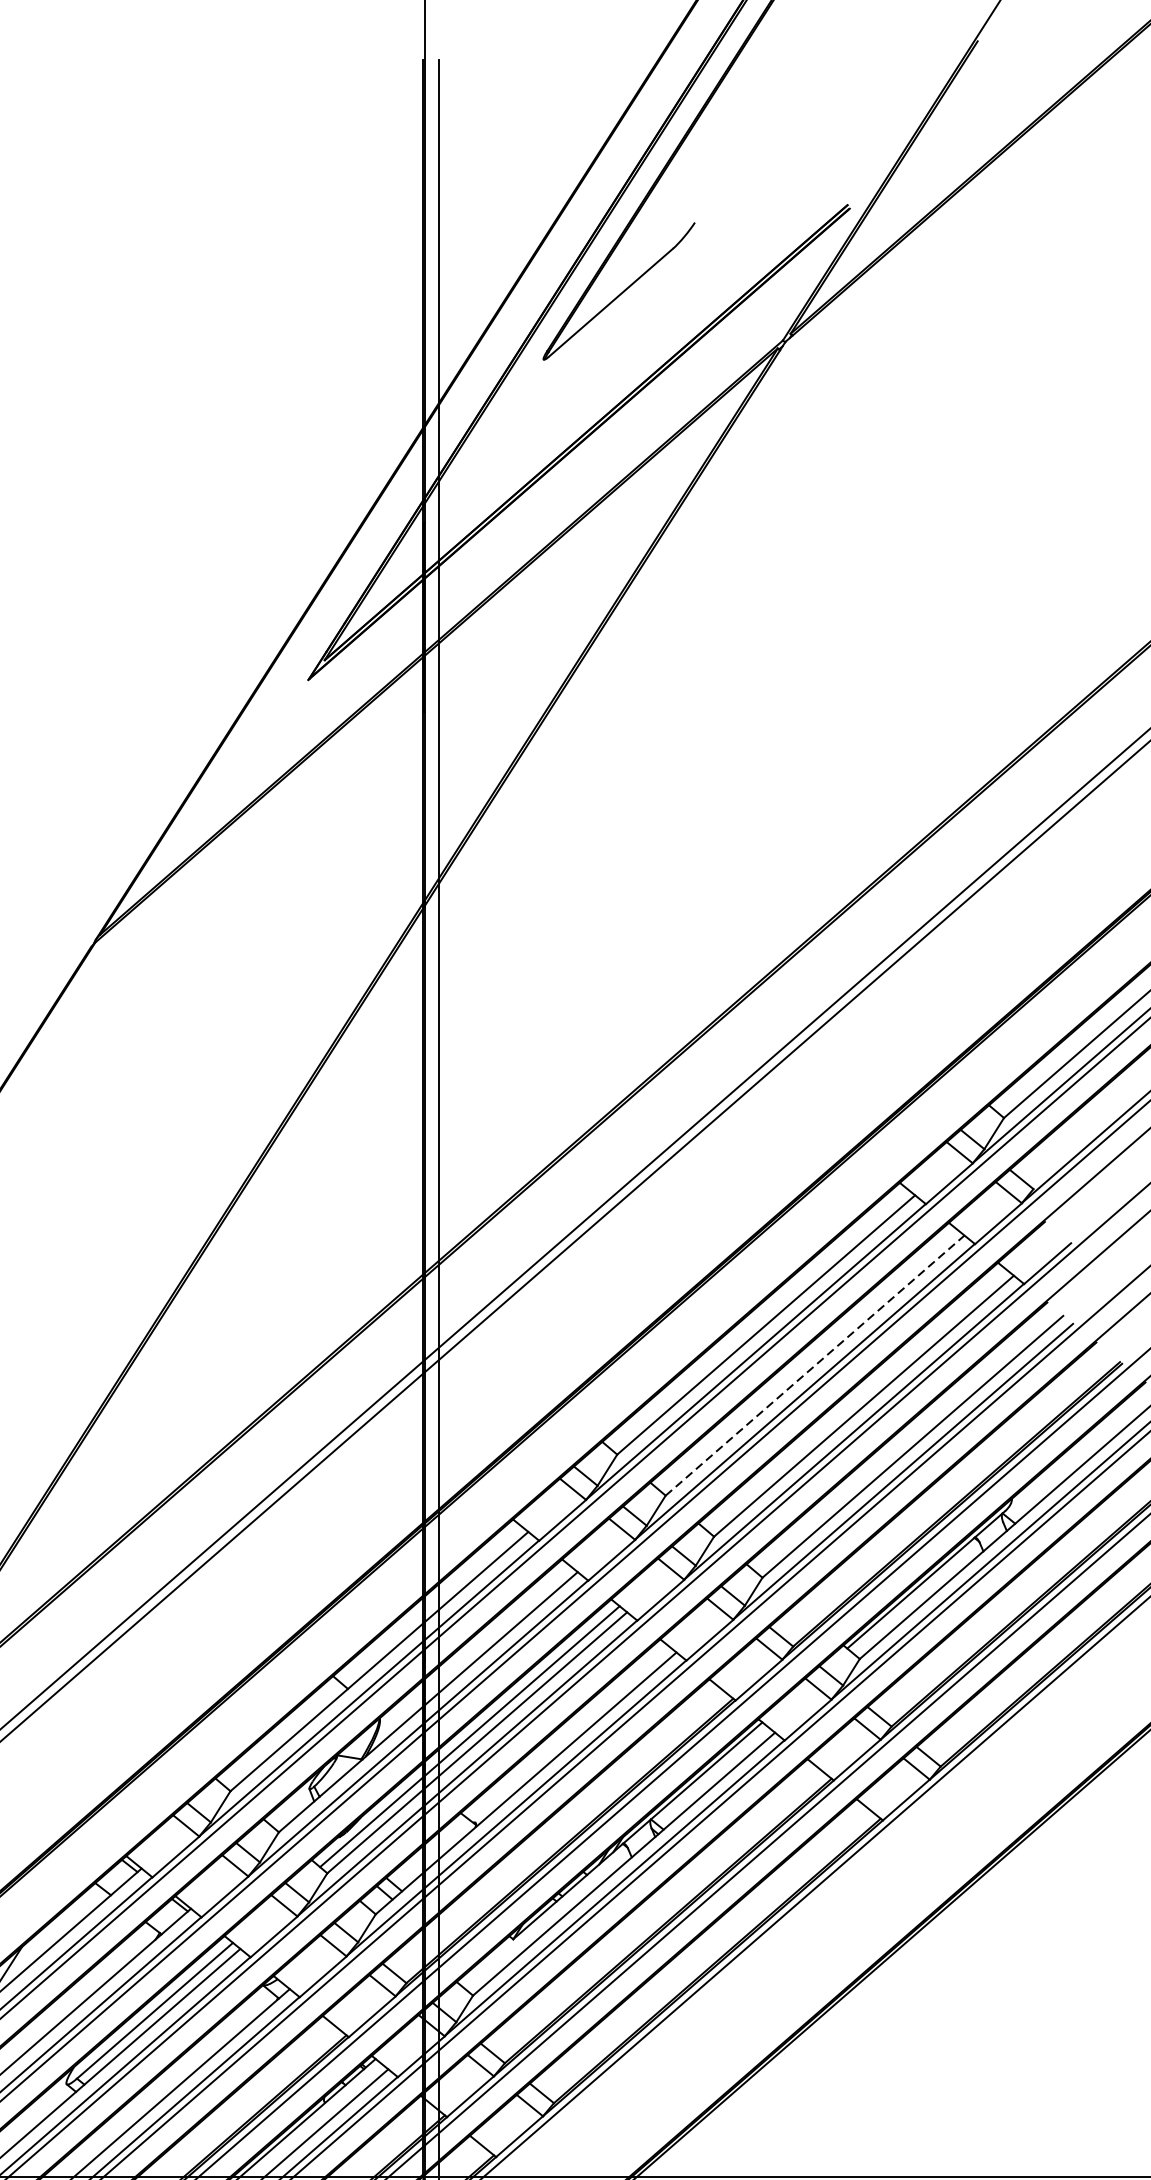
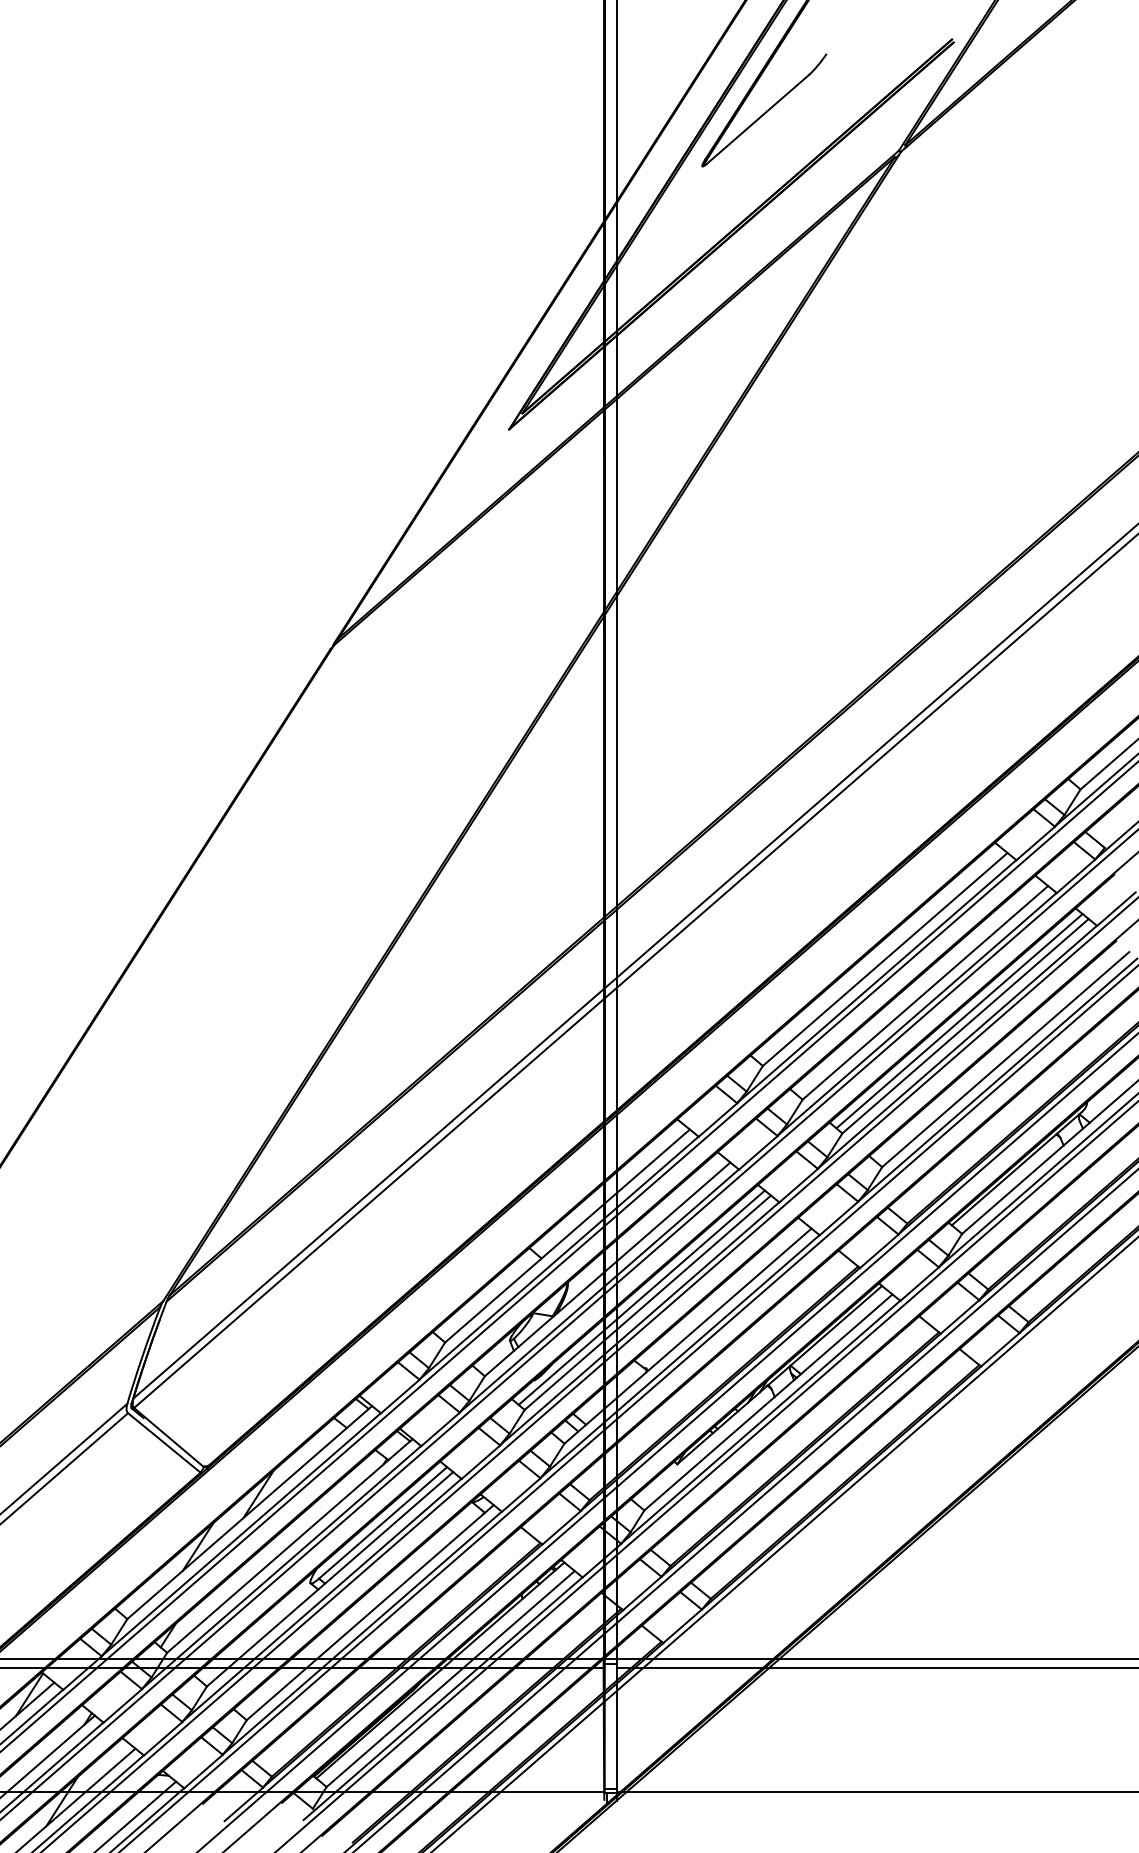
line: (815, 1365) -> (925, 992), dashed -> solid
line: (856, 1400) -> (959, 1021), added

